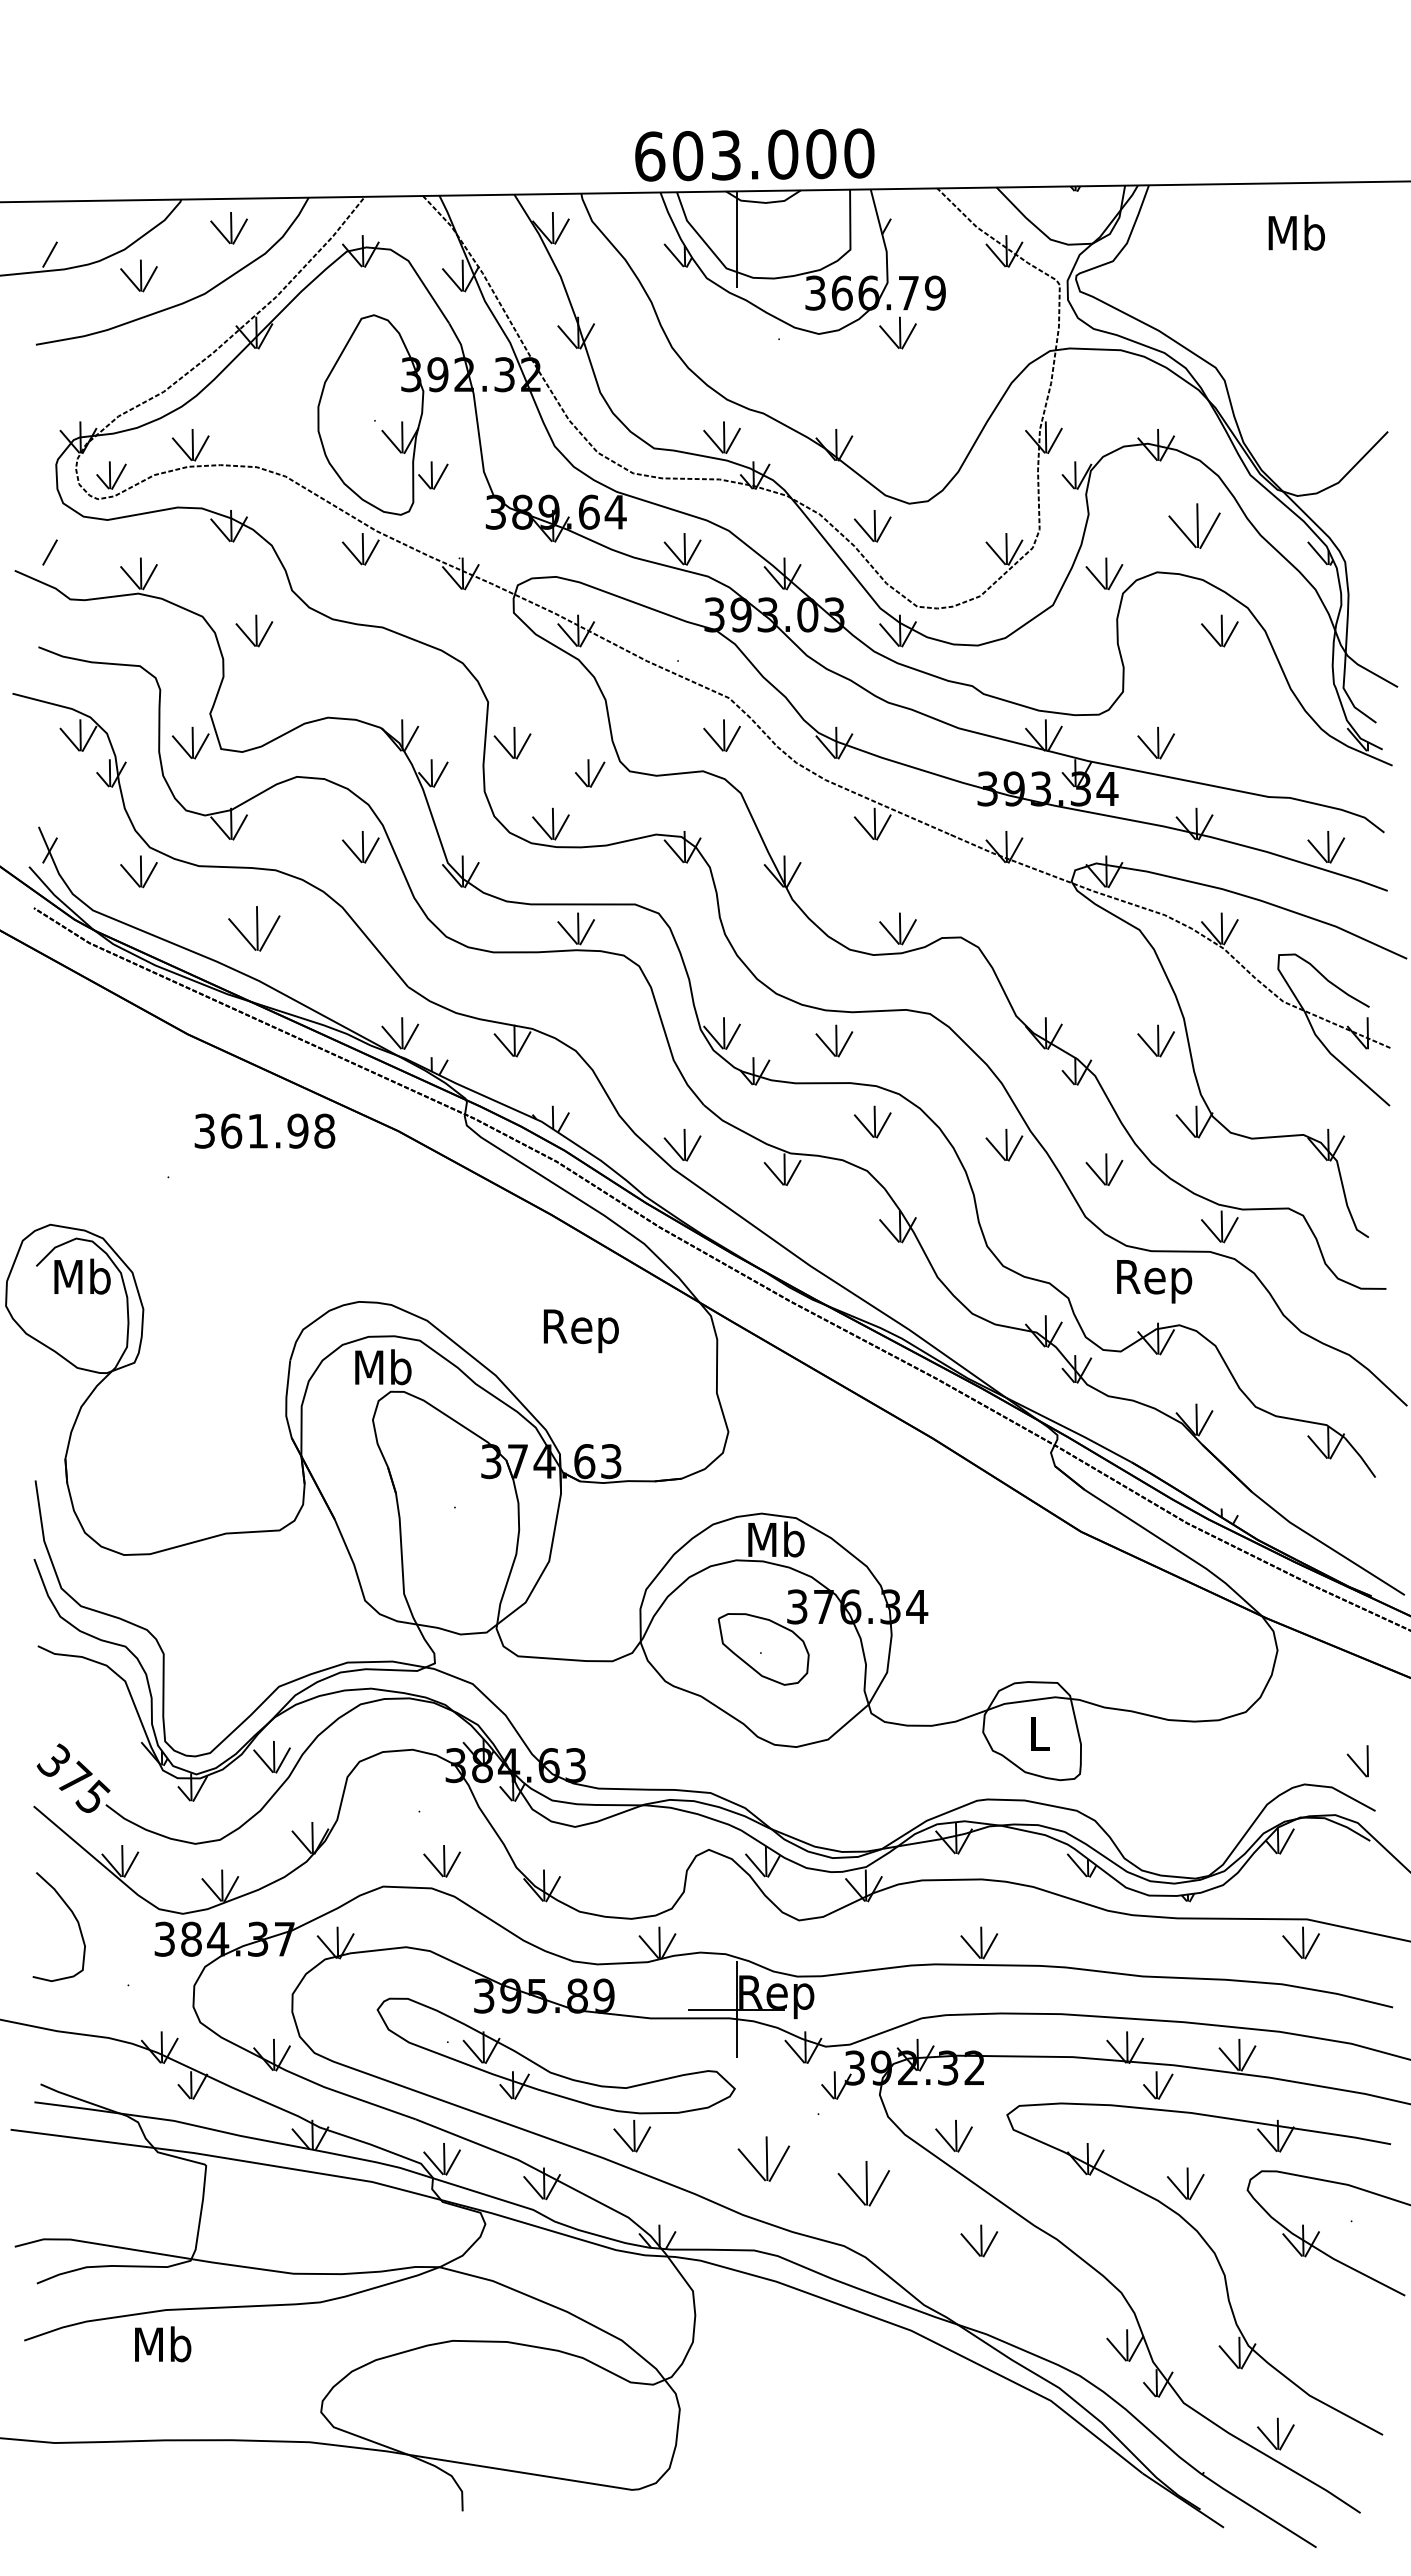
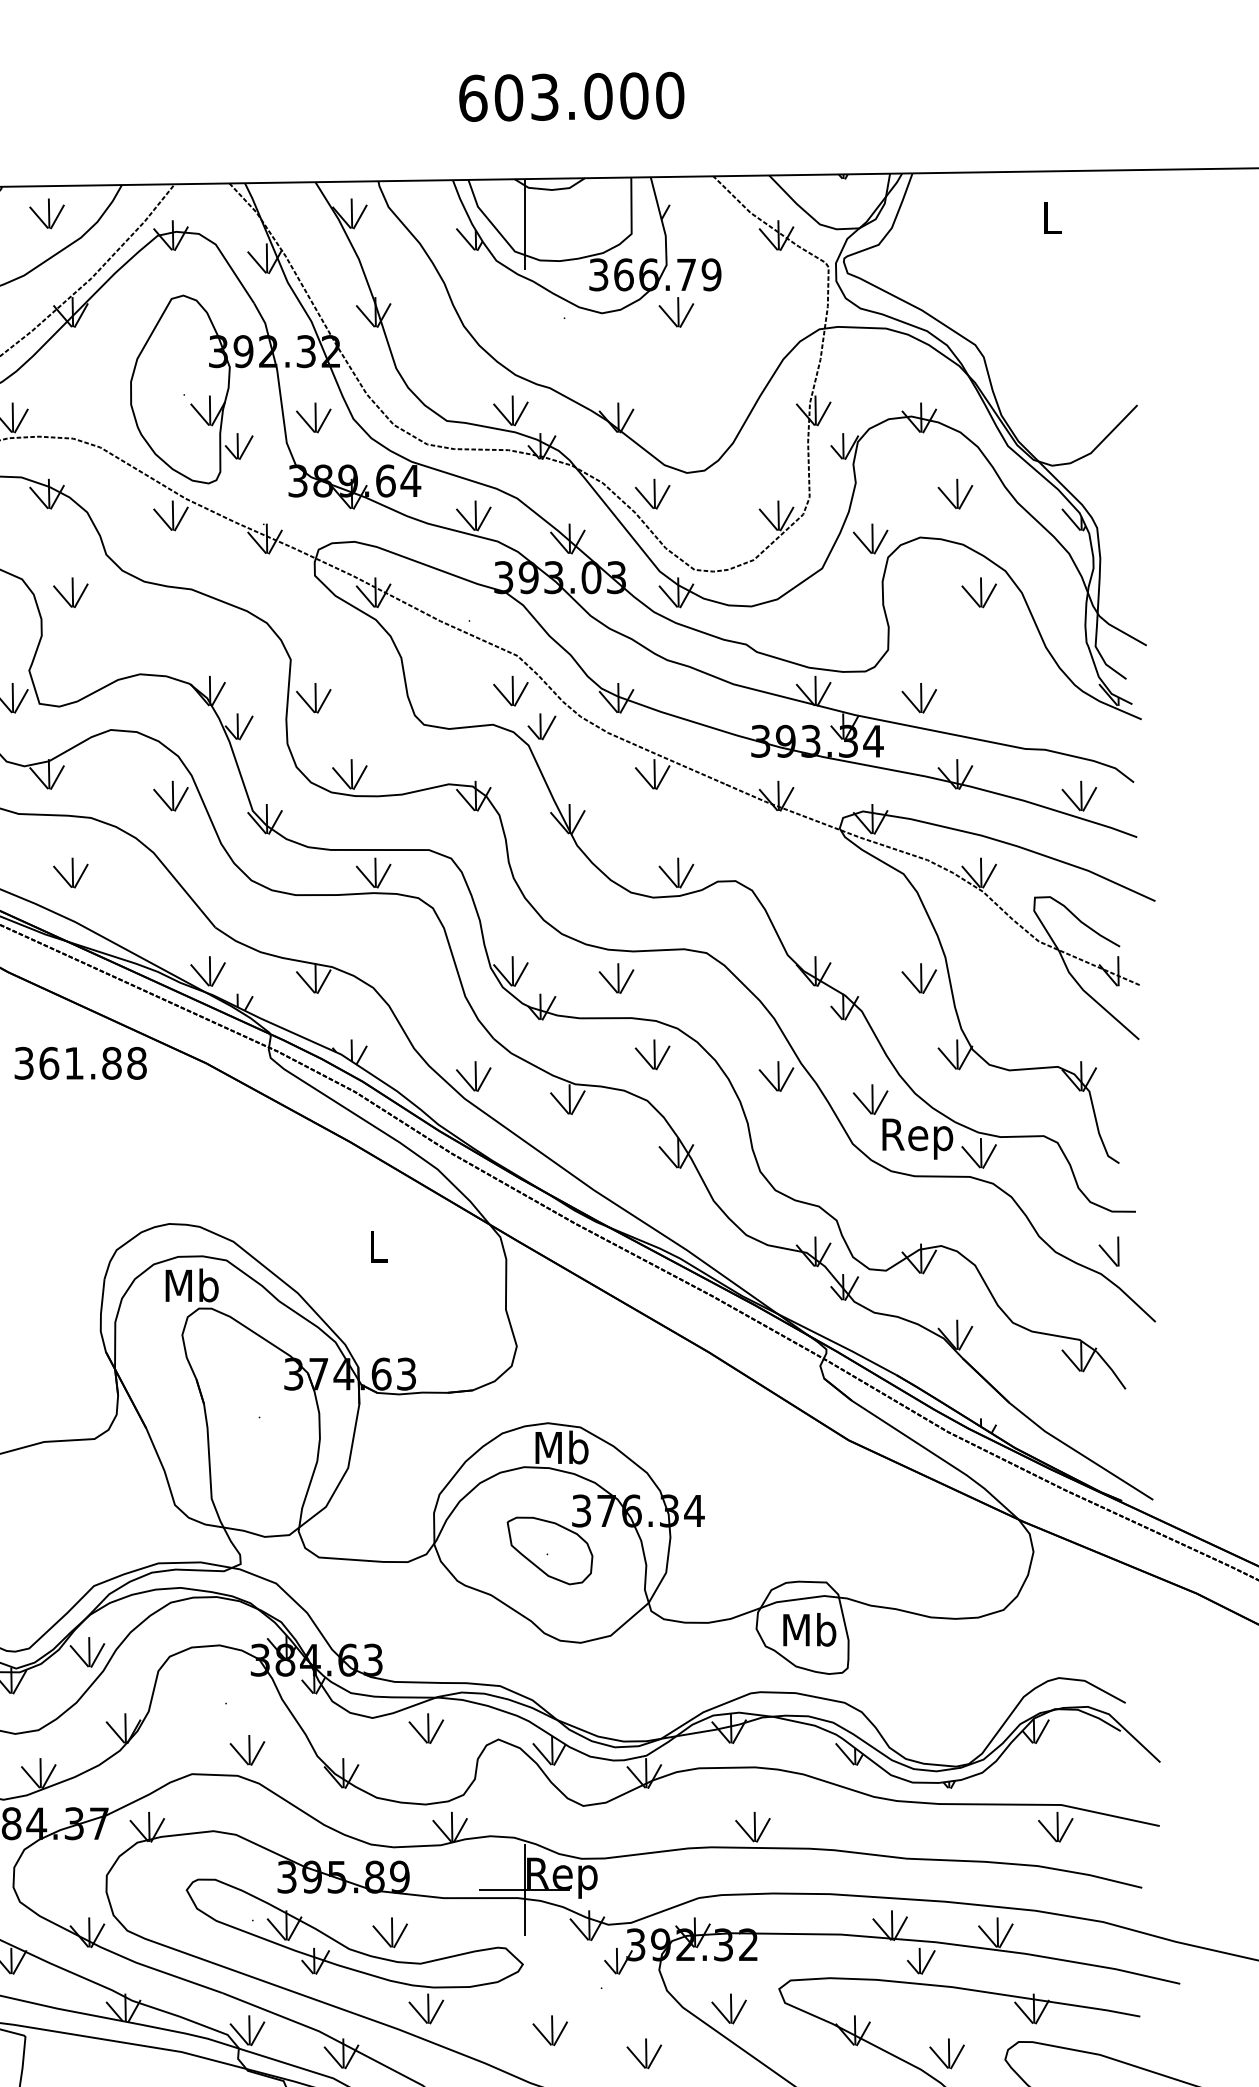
text: (754, 154) -> (571, 96), moved
text: (1296, 232) -> (1051, 217), Mb -> L
part: (512, 445) -> (313, 418), added
part: (1194, 526) -> (955, 494), size x0.71
part: (590, 773) -> (542, 726), moved
part: (254, 928) -> (70, 872), size x0.71
text: (297, 1130) -> (111, 1062), 361.98 -> 361.88
text: (1154, 1281) -> (917, 1138), moved
text: (580, 1331) -> (377, 1251), Rep -> L
text: (1039, 1733) -> (809, 1630), L -> Mb
part: (1357, 1761) -> (1108, 1251), moved
part: (632, 1838) -> (426, 1728), added
part: (593, 2055) -> (389, 1933), added
part: (763, 2159) -> (549, 2030), size x0.71
part: (863, 2183) -> (643, 2053), size x0.71

